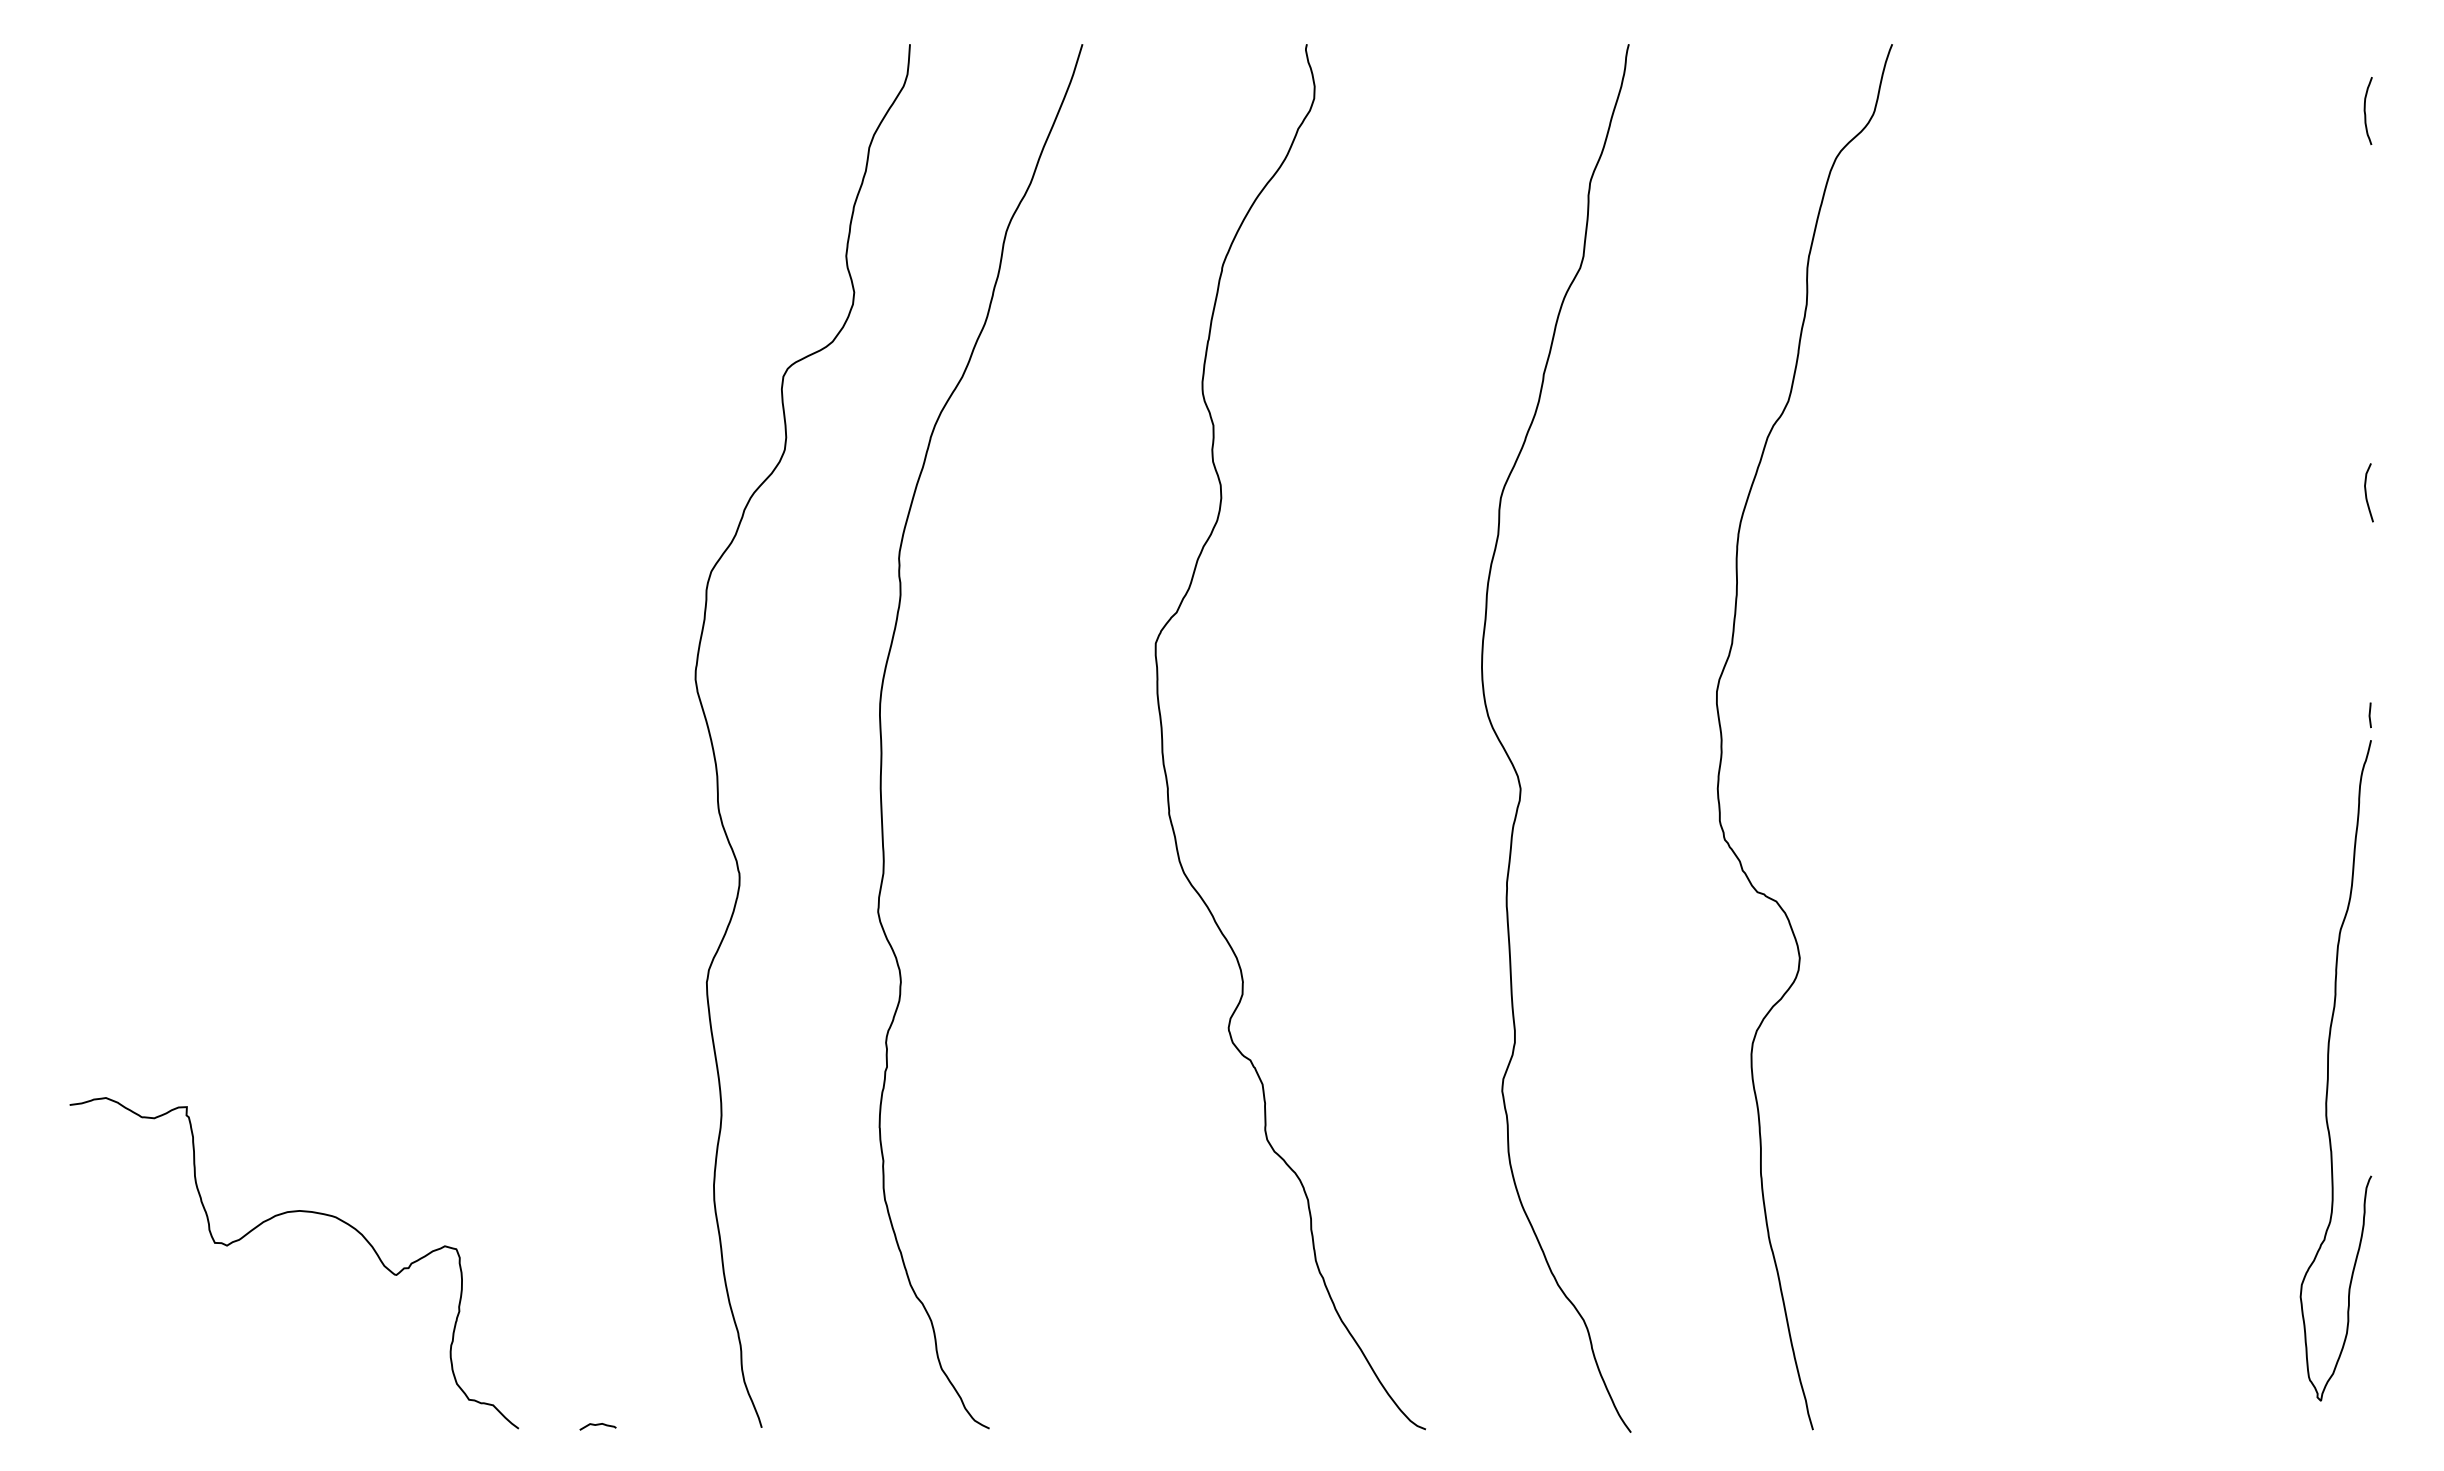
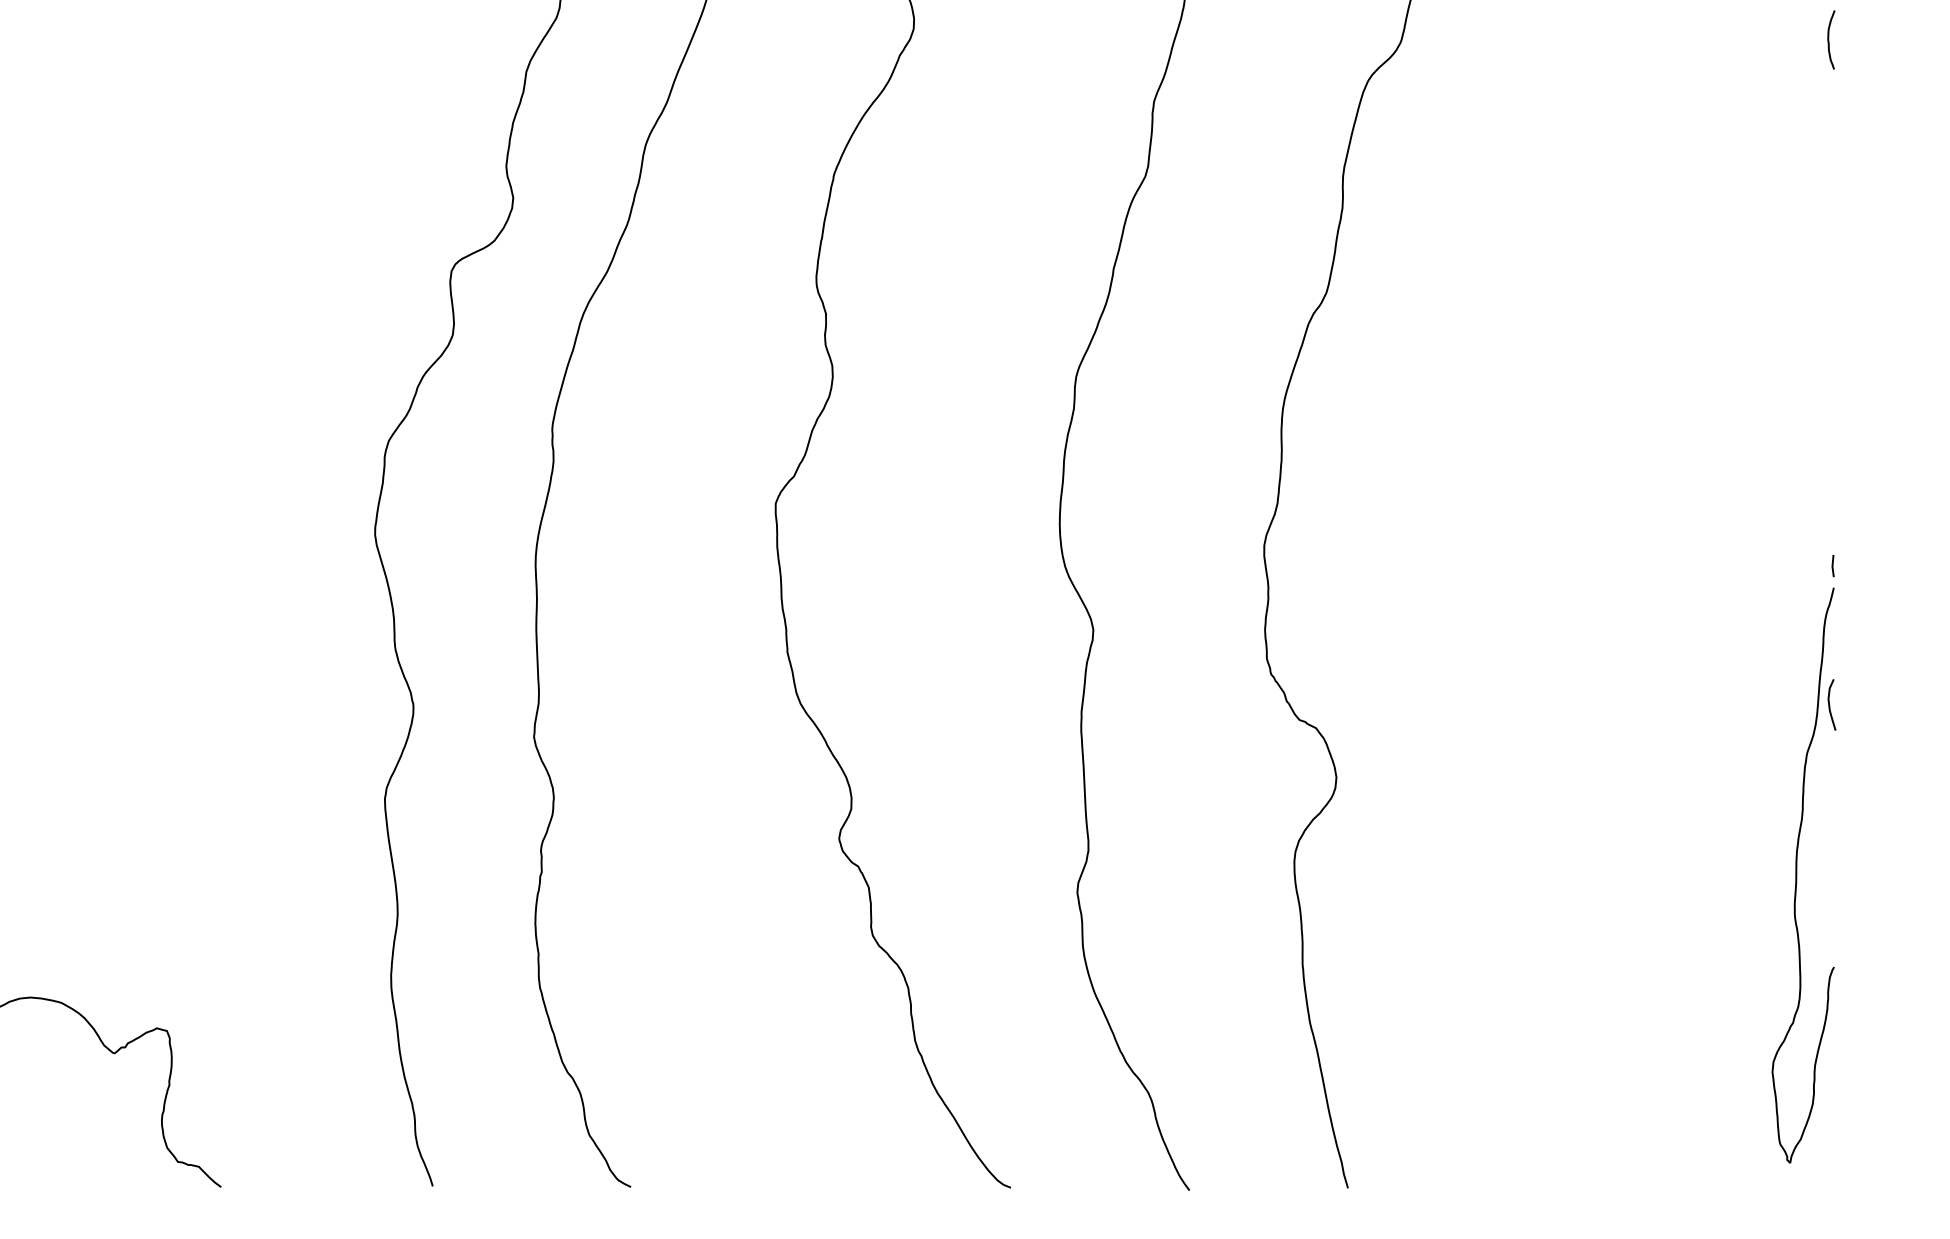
curve: (2366, 492) -> (1829, 704), moved
curve: (597, 1425) -> (289, 1184), removed

